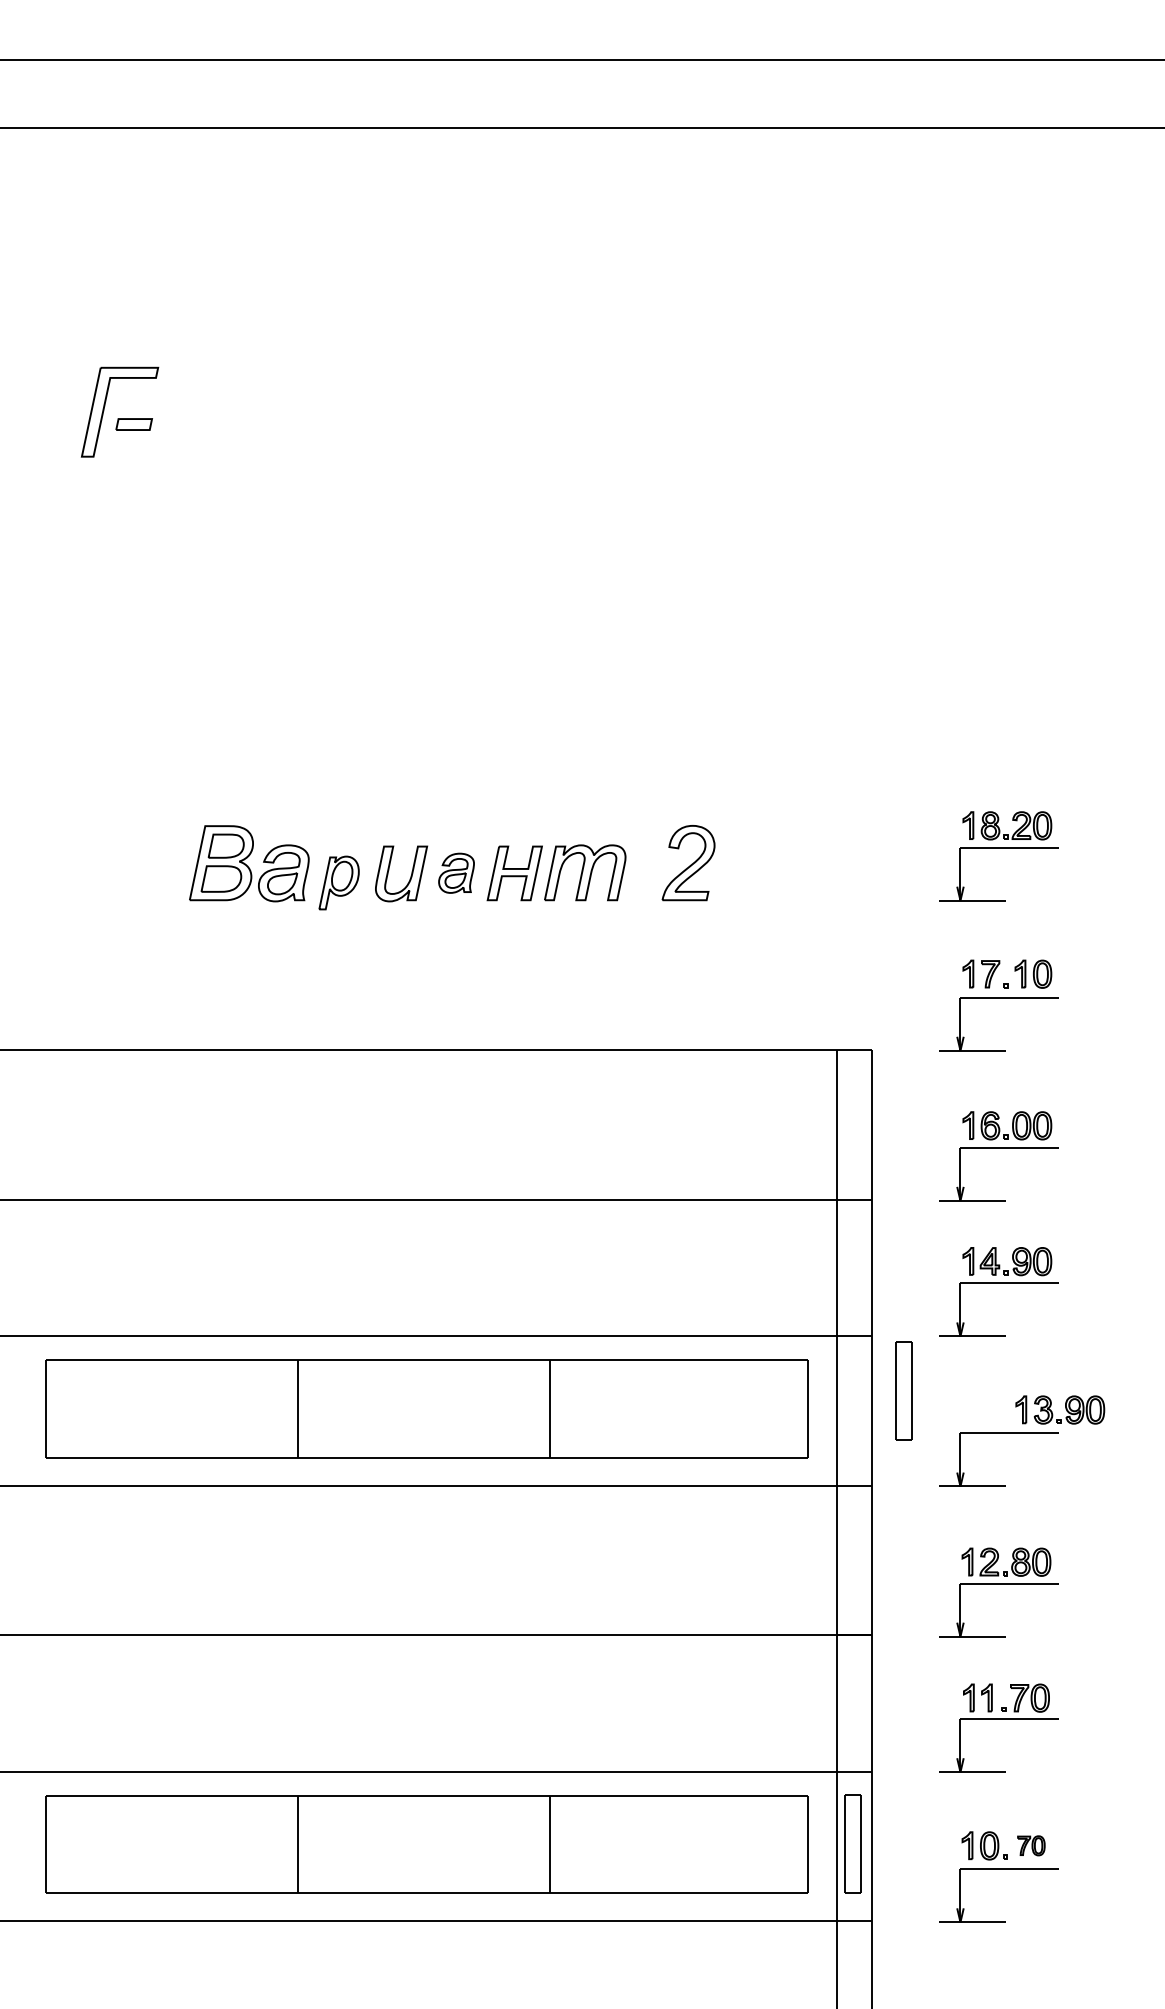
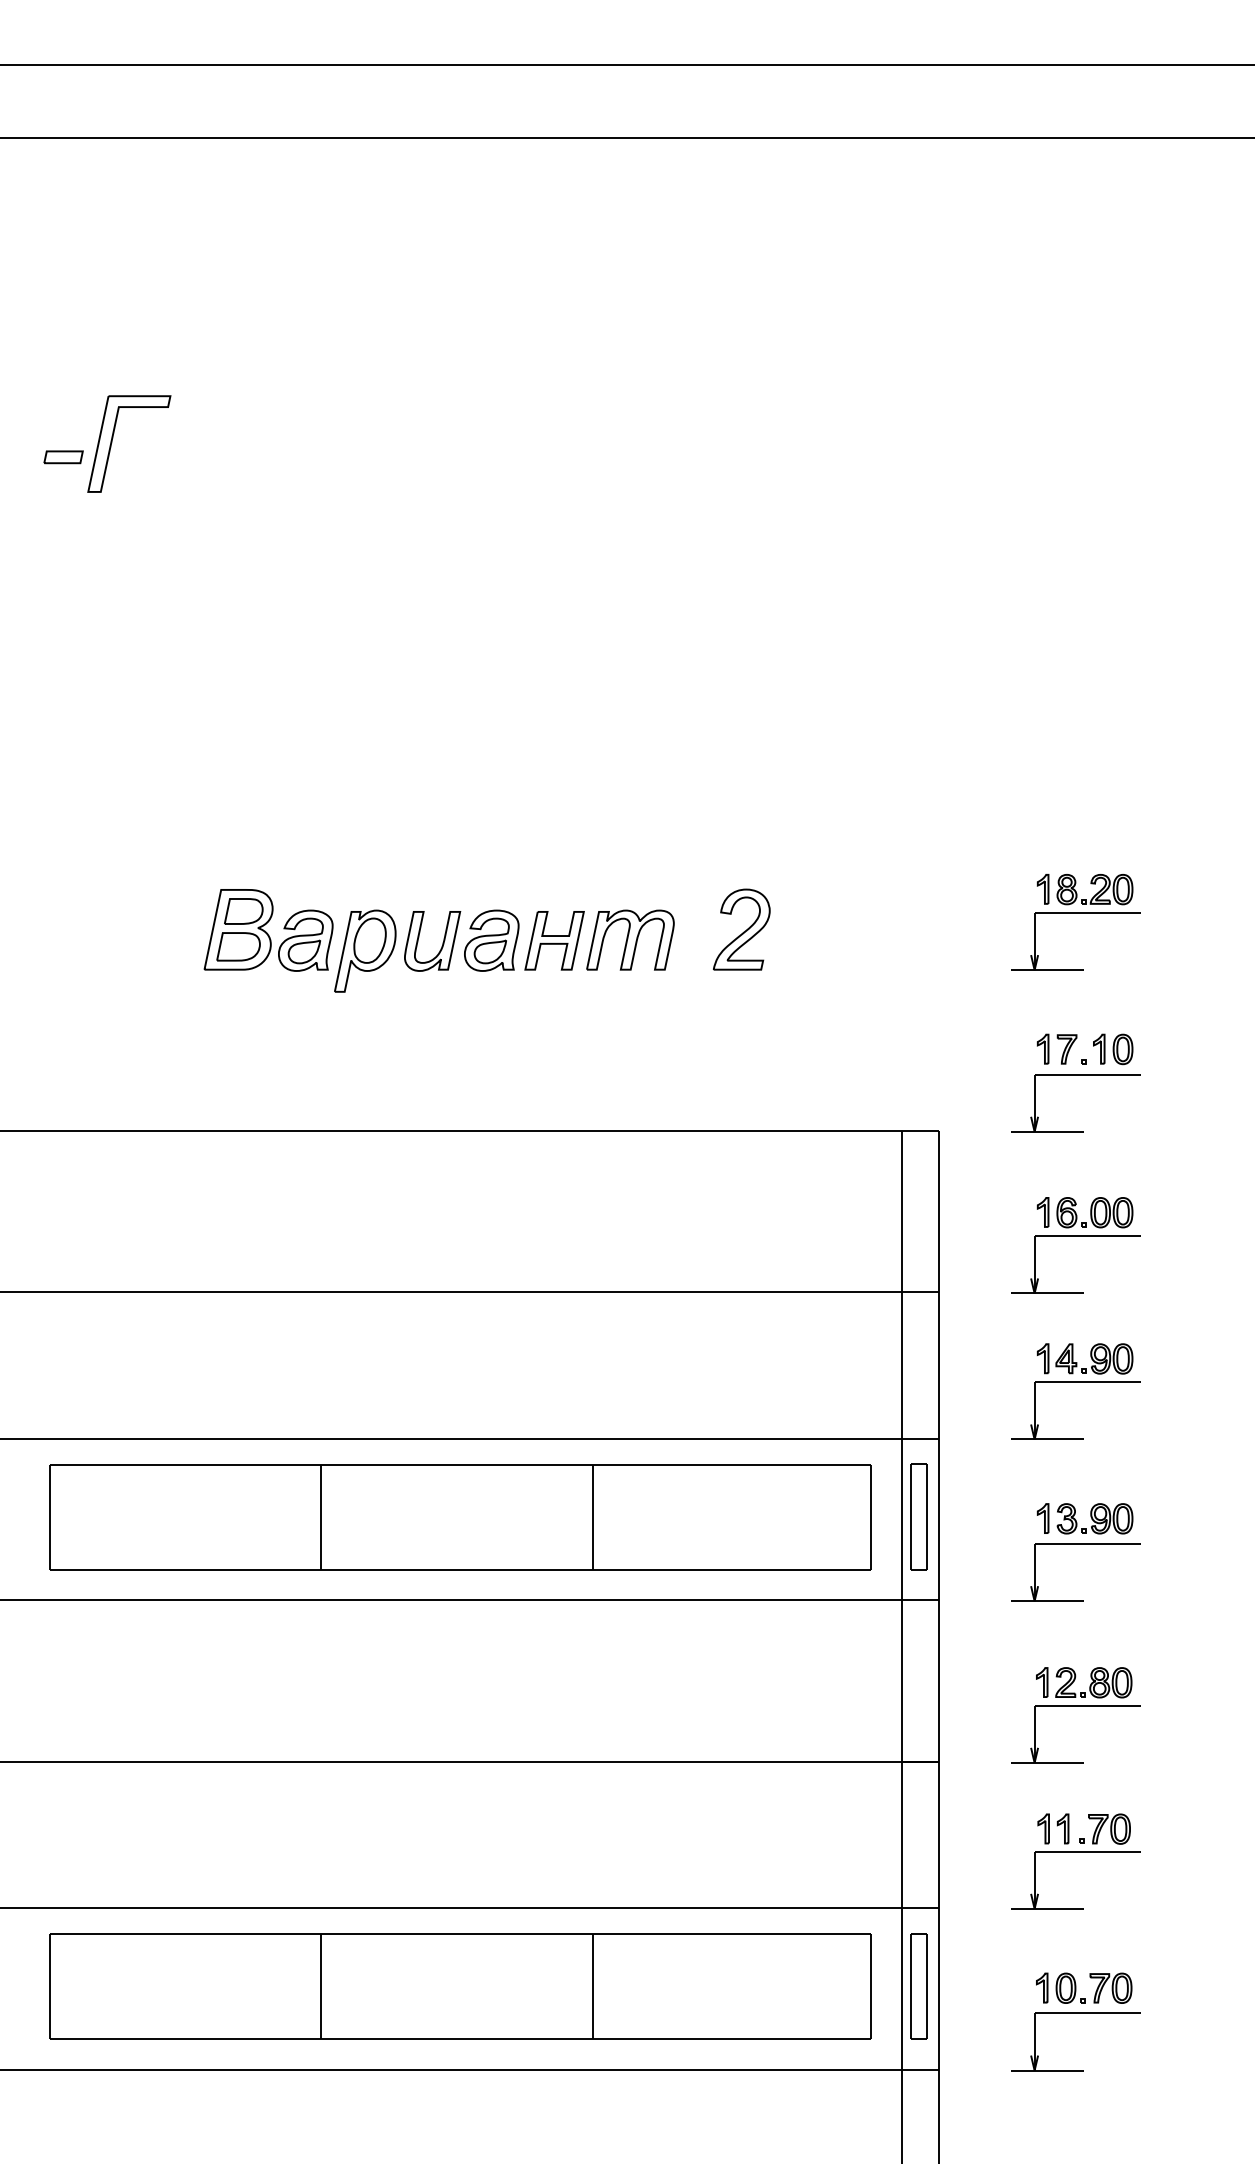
part: (134, 424) -> (63, 457), moved
part: (456, 873) -> (491, 940), size x1.43
part: (339, 882) -> (365, 950), size x1.43
part: (903, 1390) -> (918, 1516), moved
part: (1065, 1408) -> (1090, 1517), moved
part: (1030, 1845) -> (1110, 1987), size x1.43

